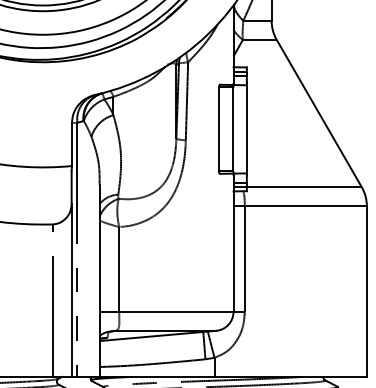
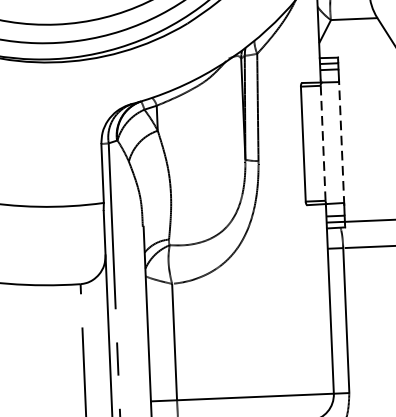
line: (246, 128) -> (341, 141), solid -> dashed
line: (233, 129) -> (323, 143), solid -> dashed

